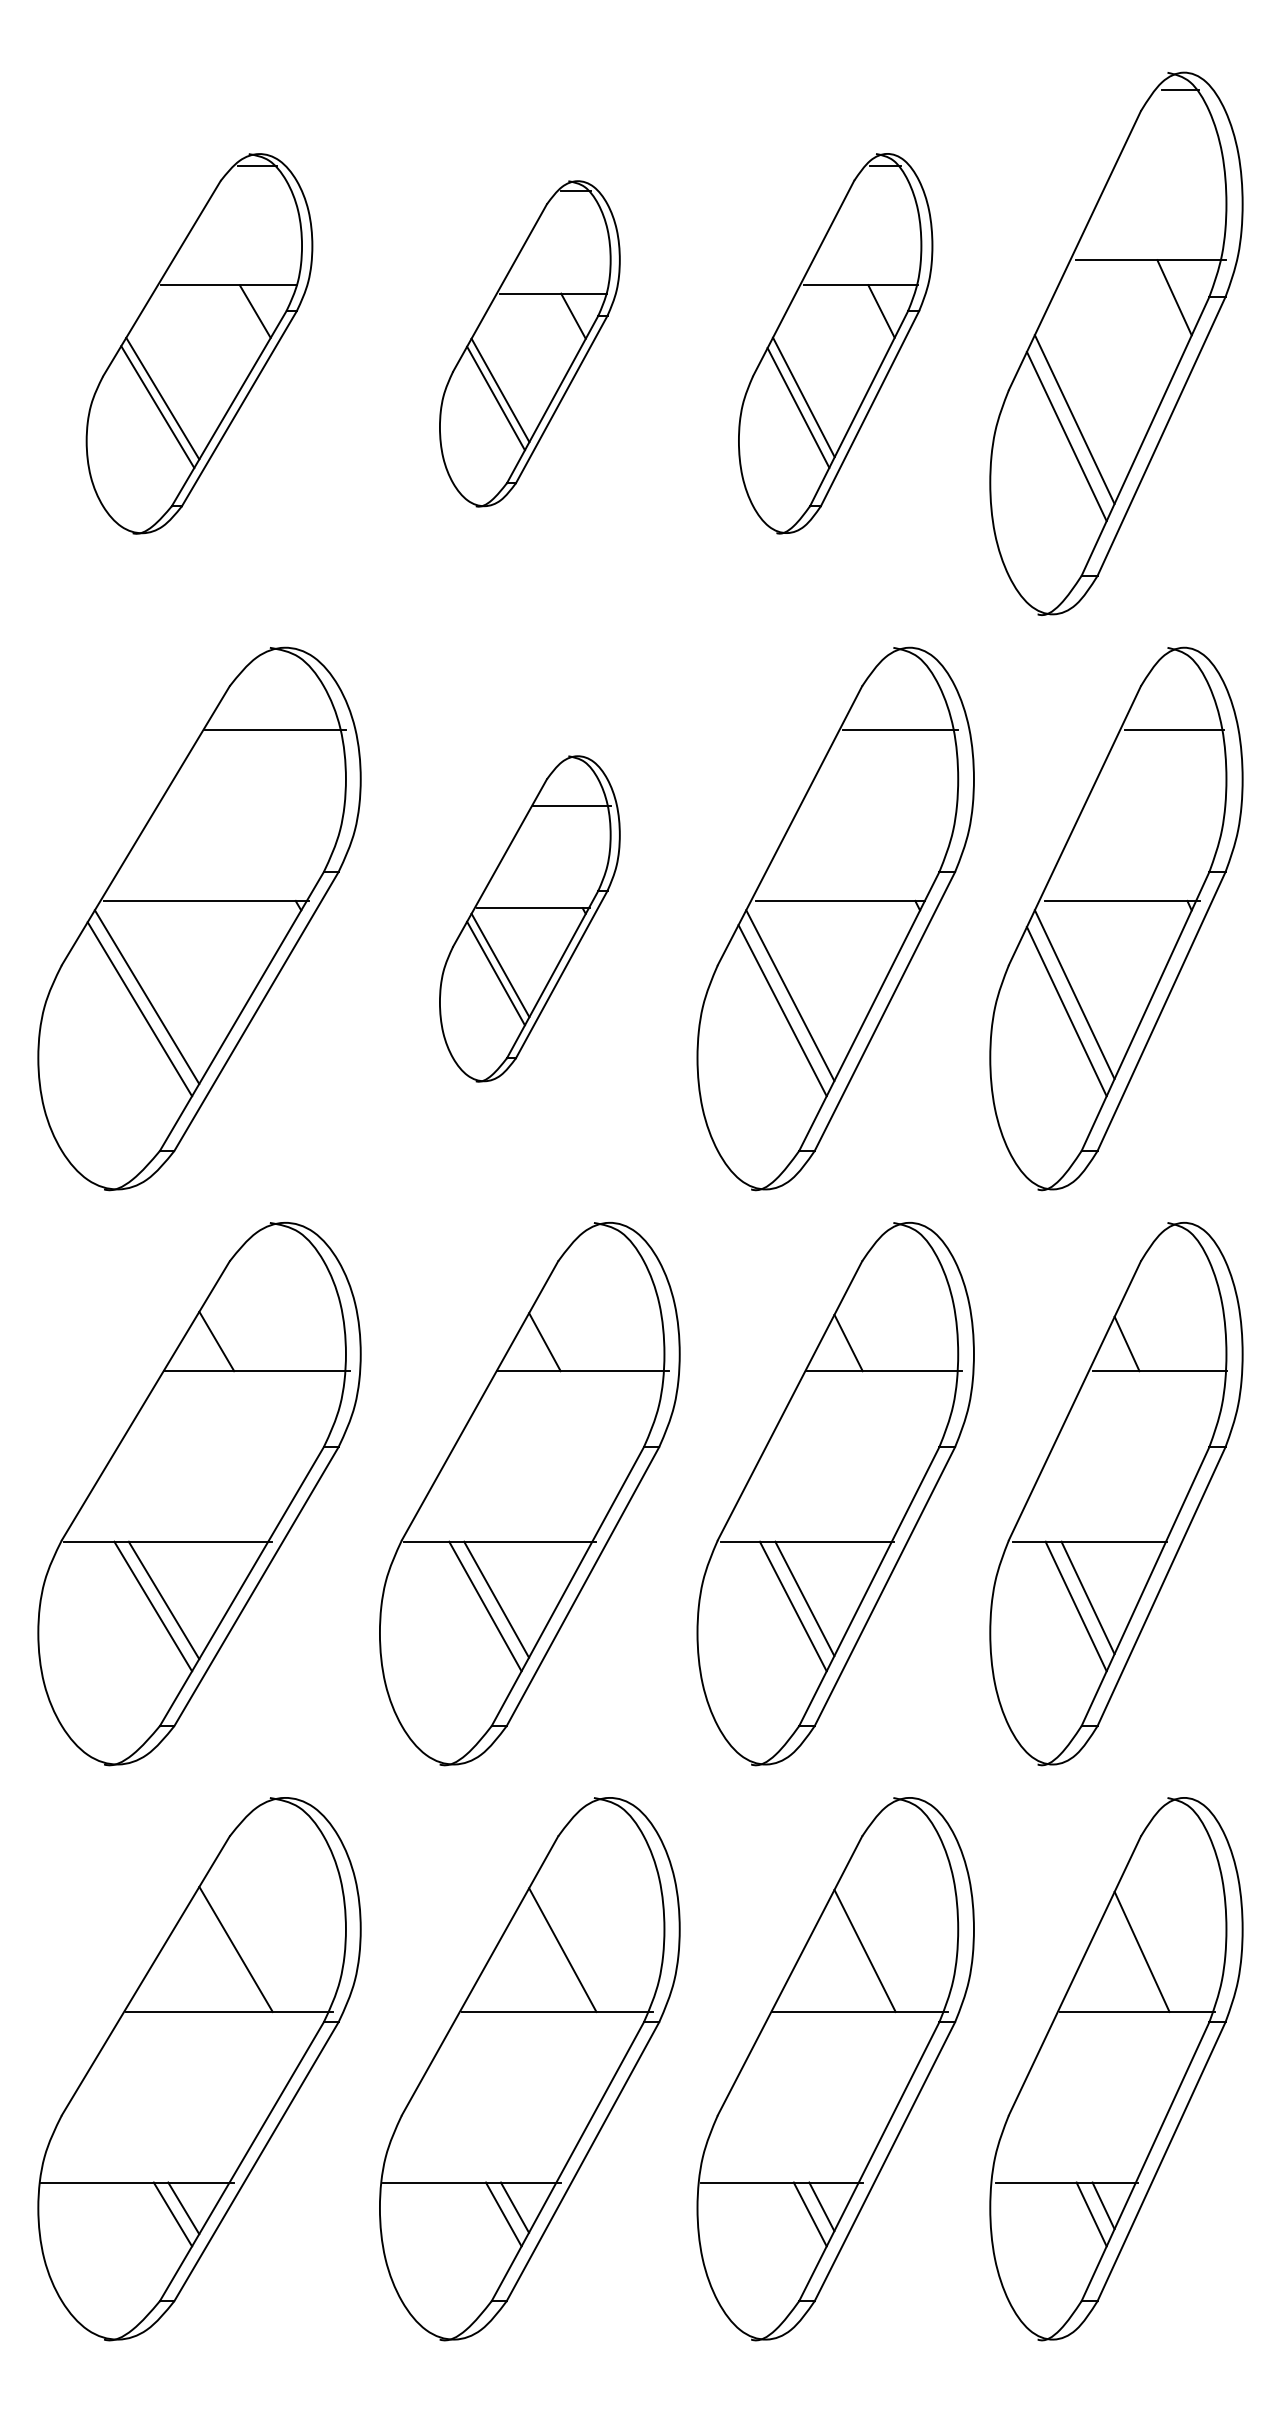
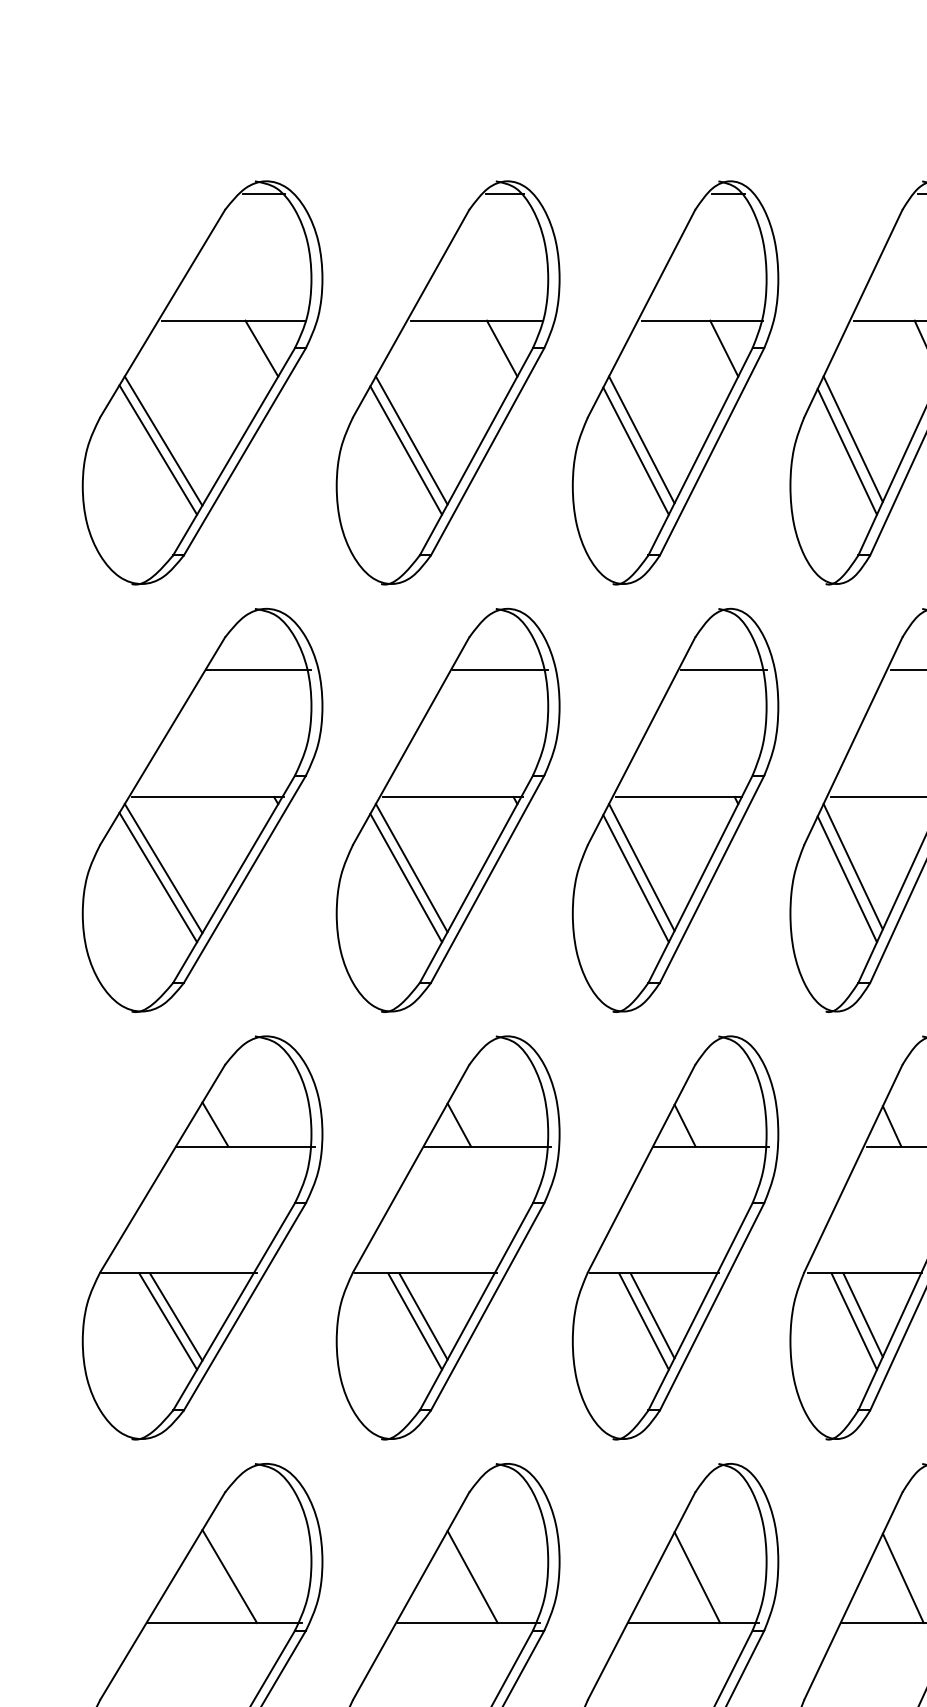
part: (199, 343) -> (202, 382), size x1.43
part: (529, 343) -> (447, 382), size x1.67
part: (835, 343) -> (675, 382), size x1.43
part: (529, 918) -> (447, 810), size x1.67

